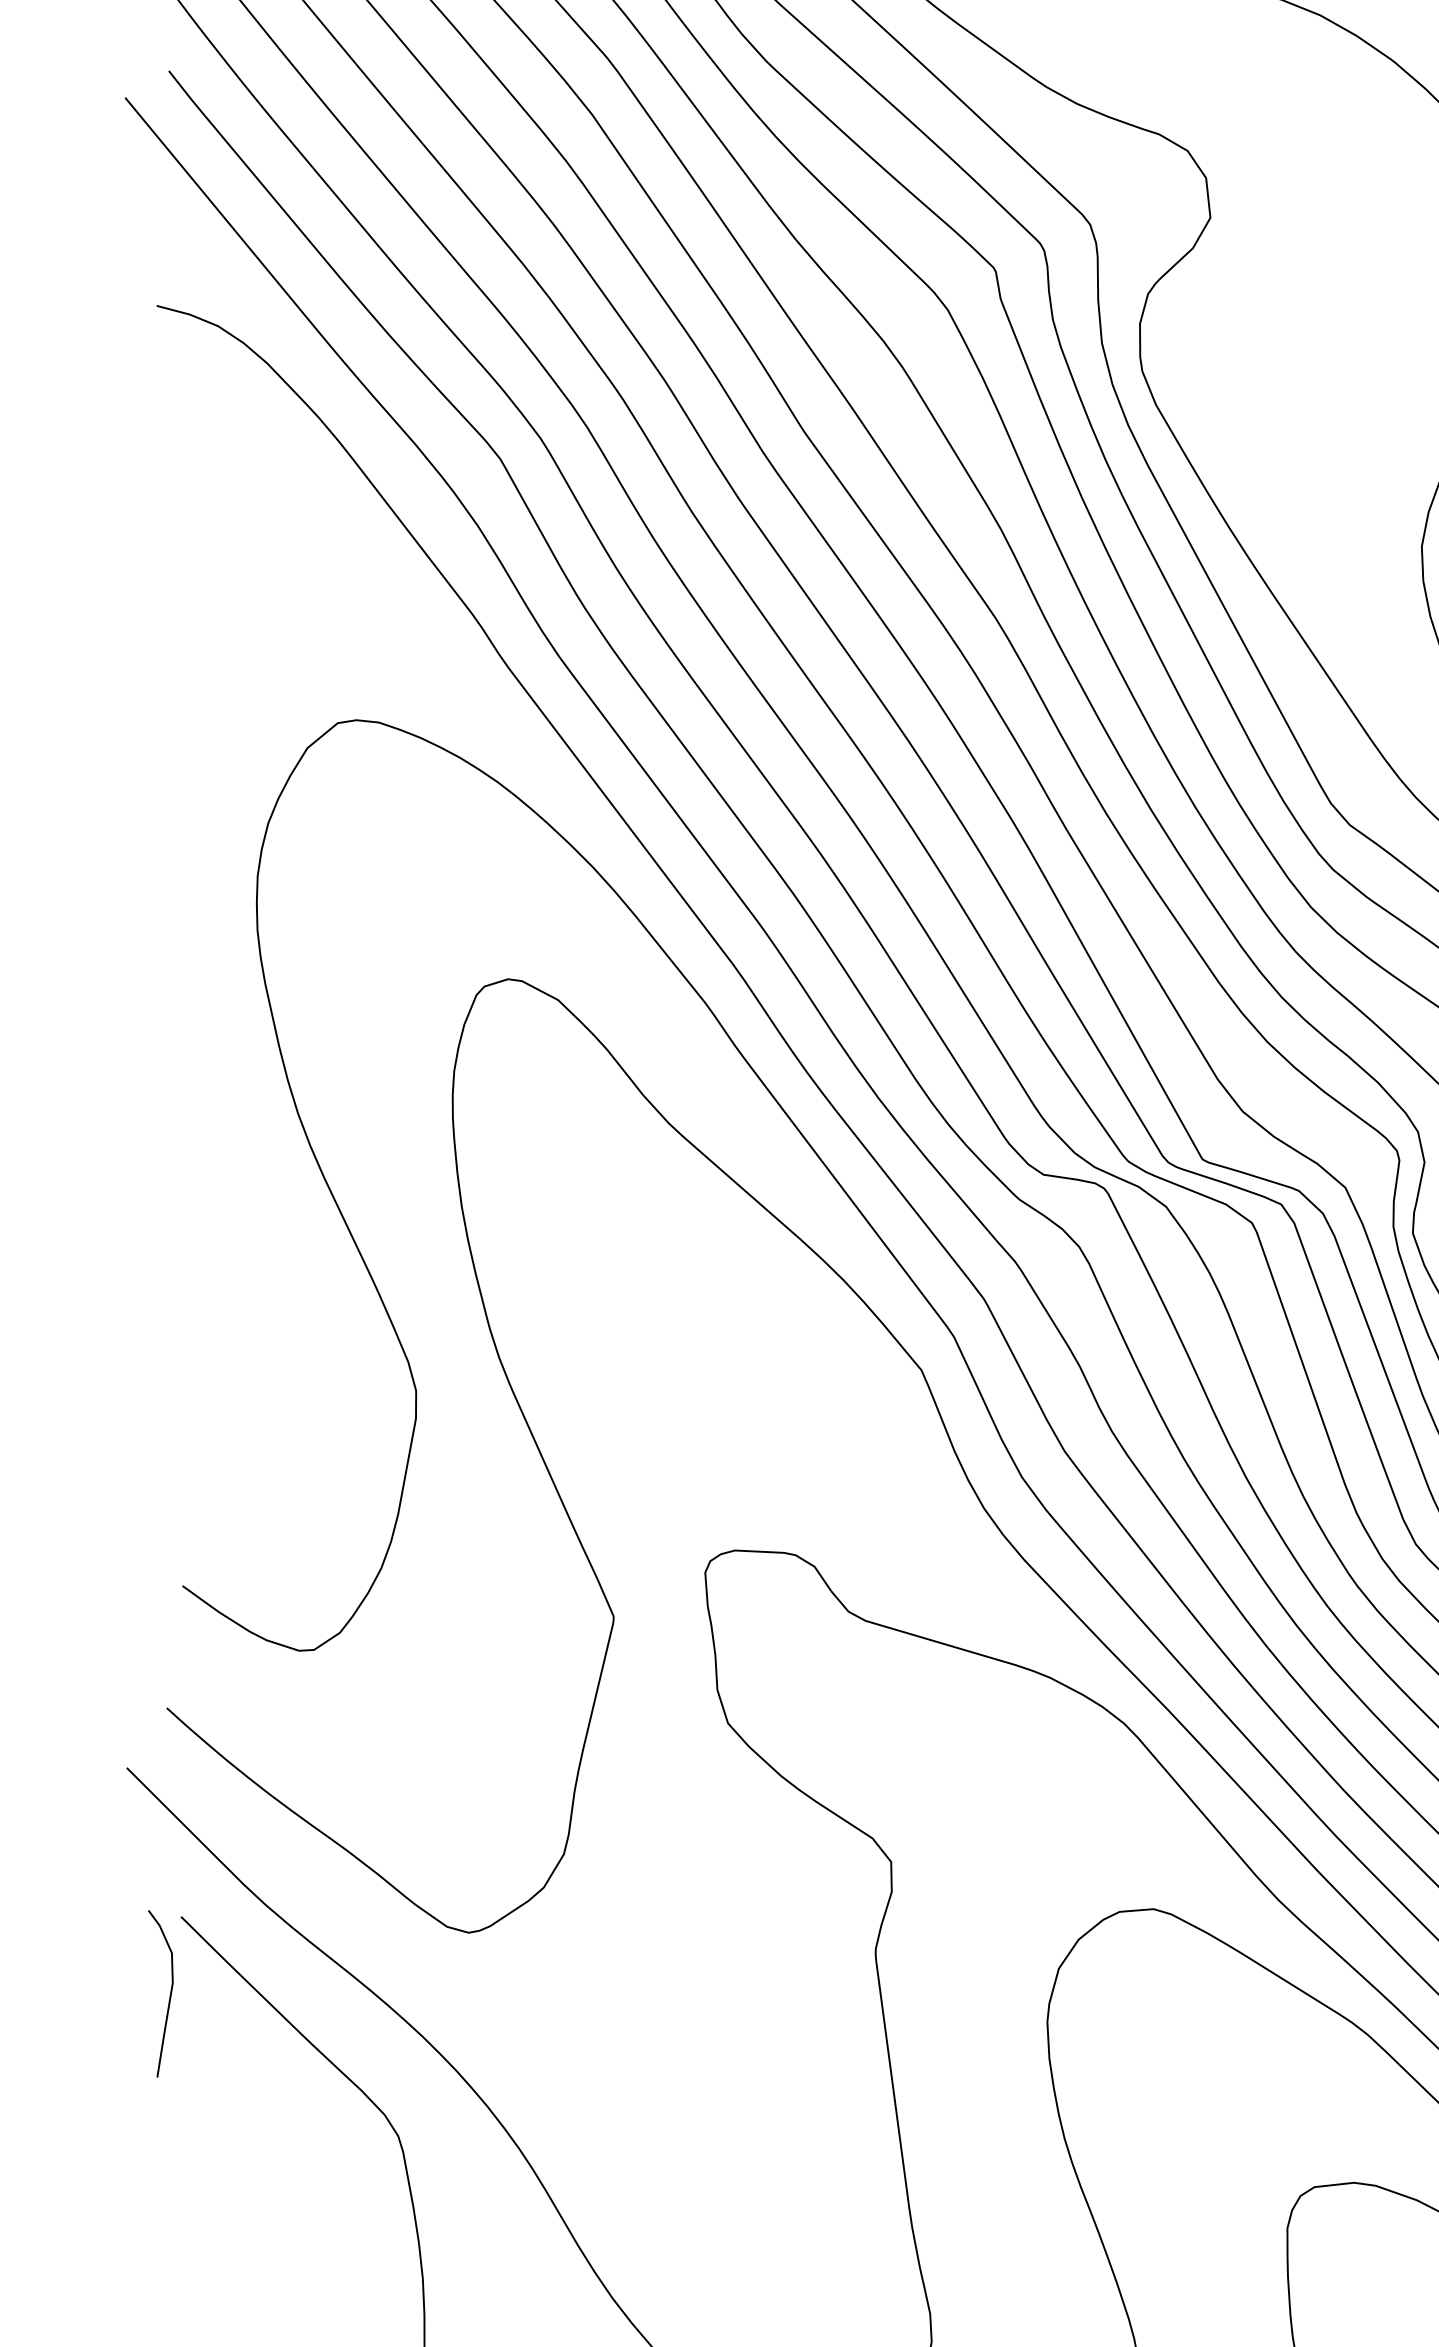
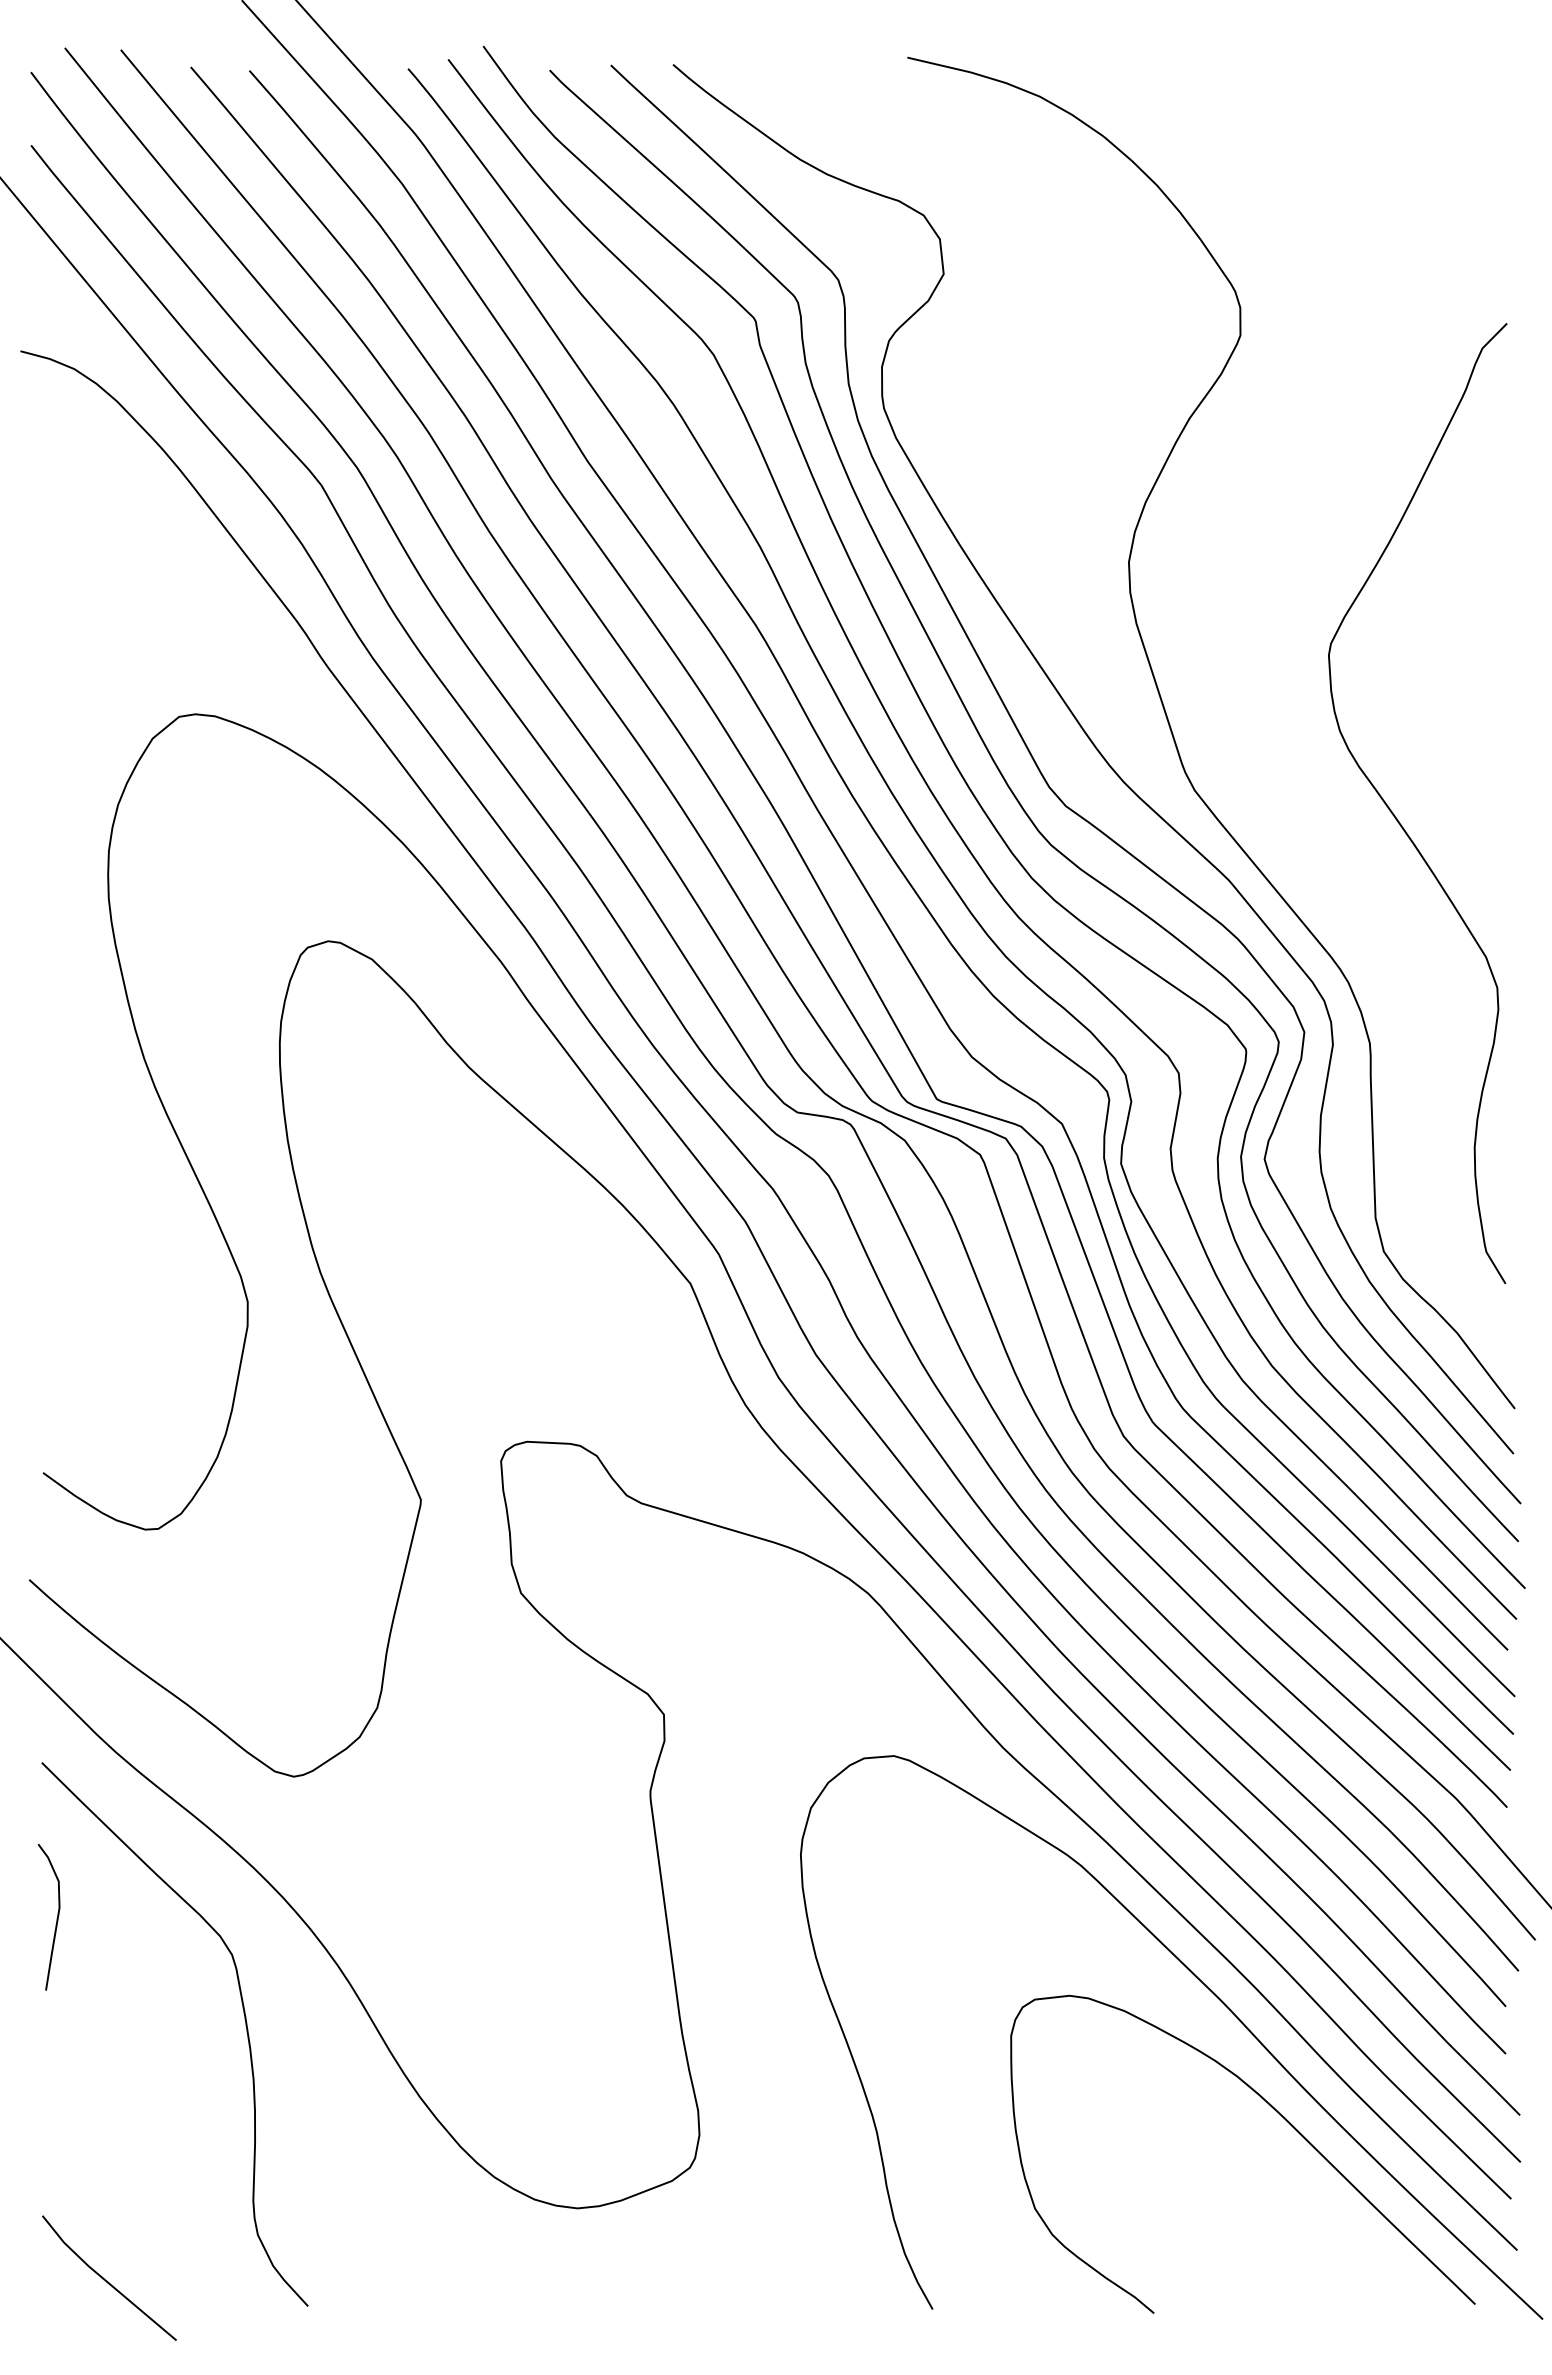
curve: (169, 1995) -> (56, 1918), moved

